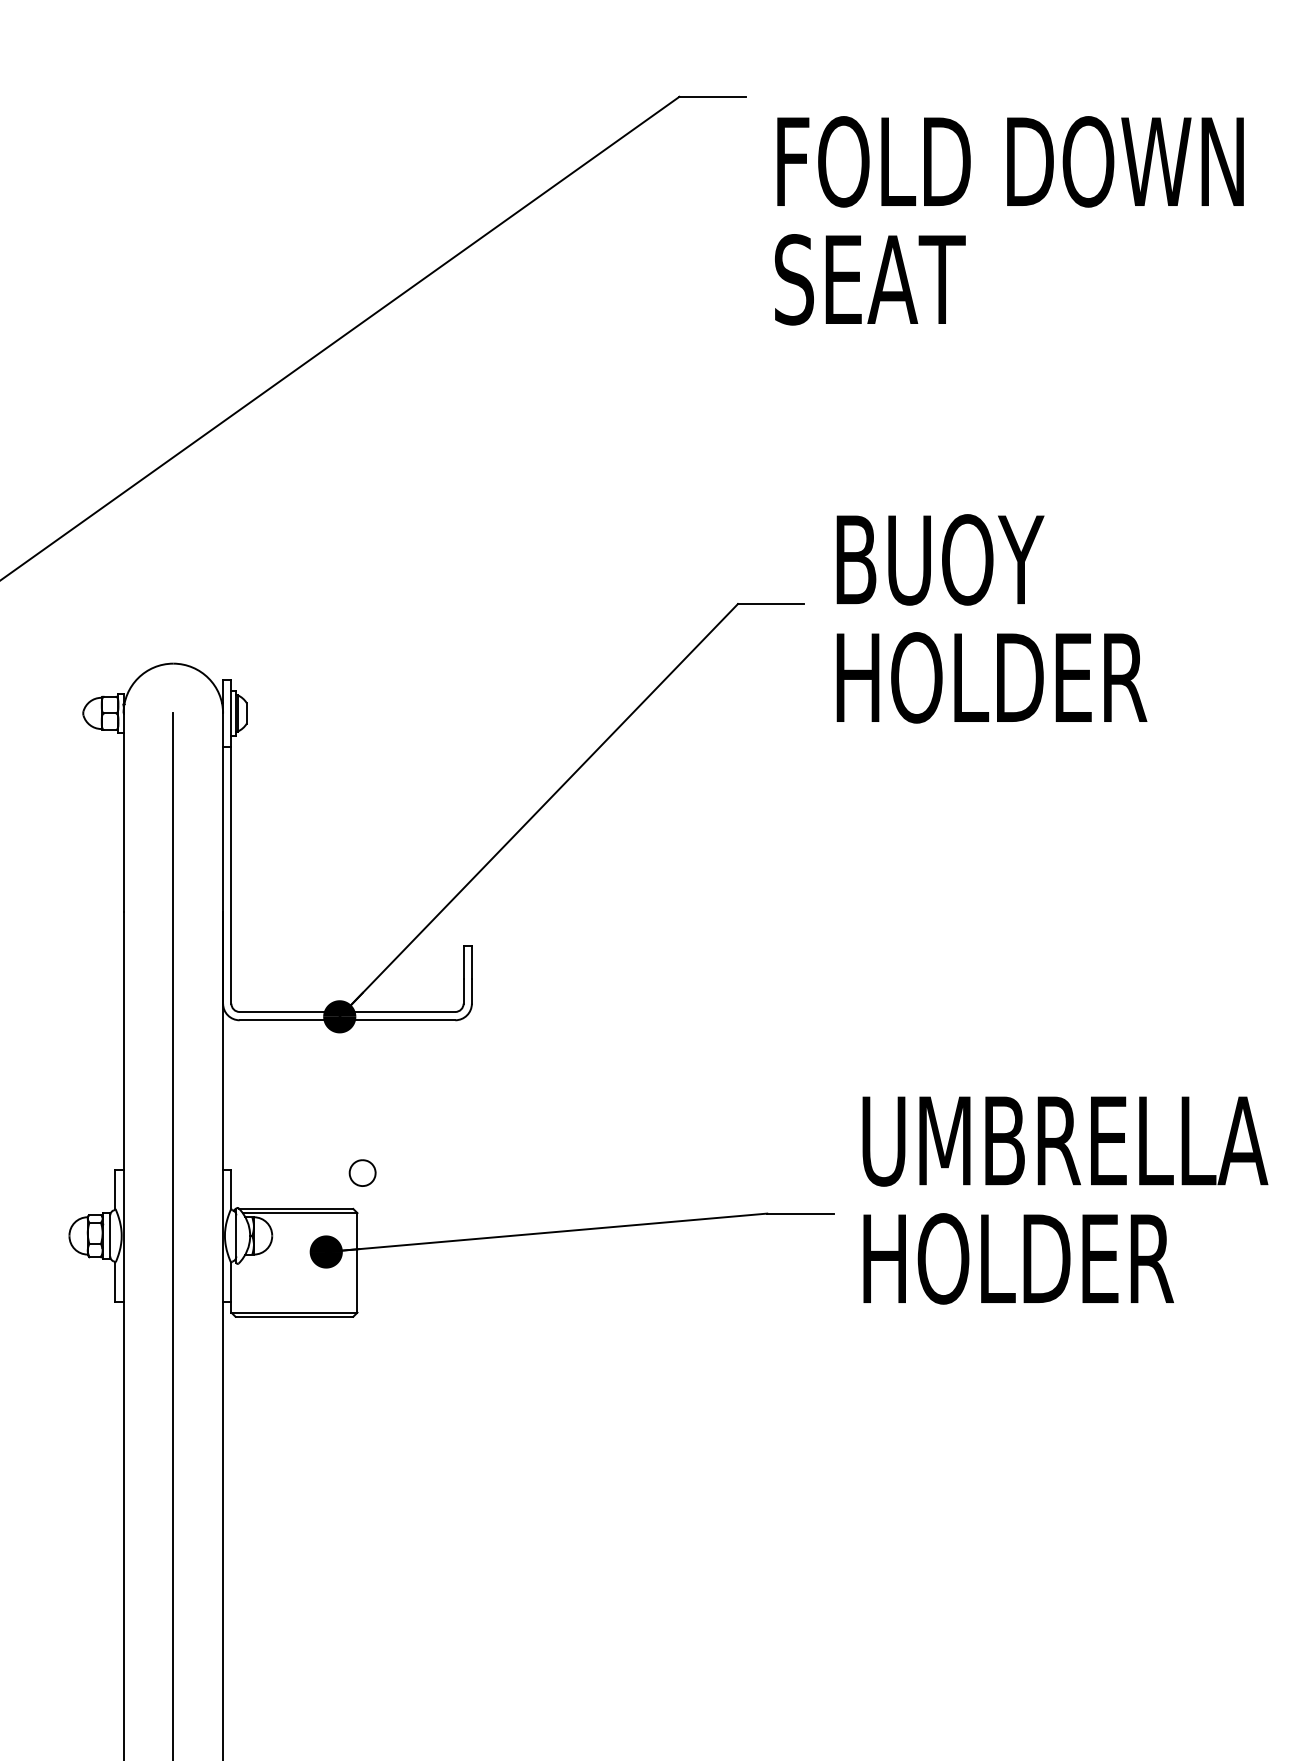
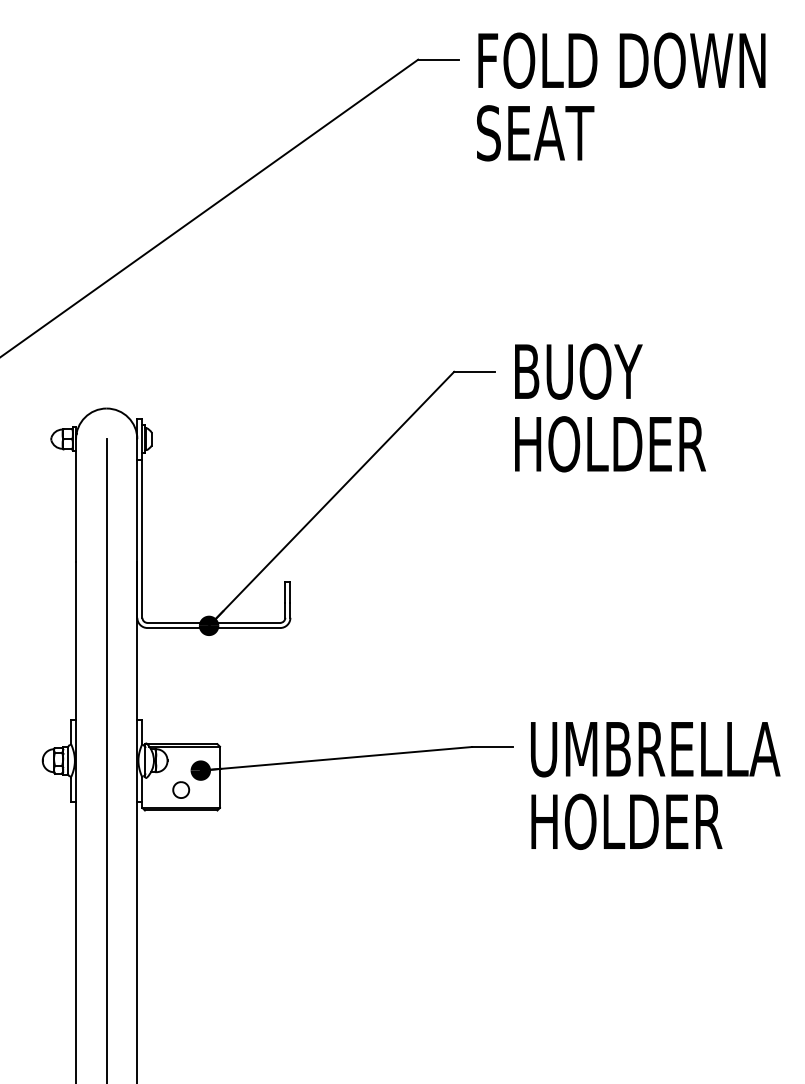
text: (1009, 219) -> (621, 96), moved
text: (991, 618) -> (610, 407), moved
part: (363, 1172) -> (181, 789), moved
text: (1065, 1199) -> (655, 785), moved

